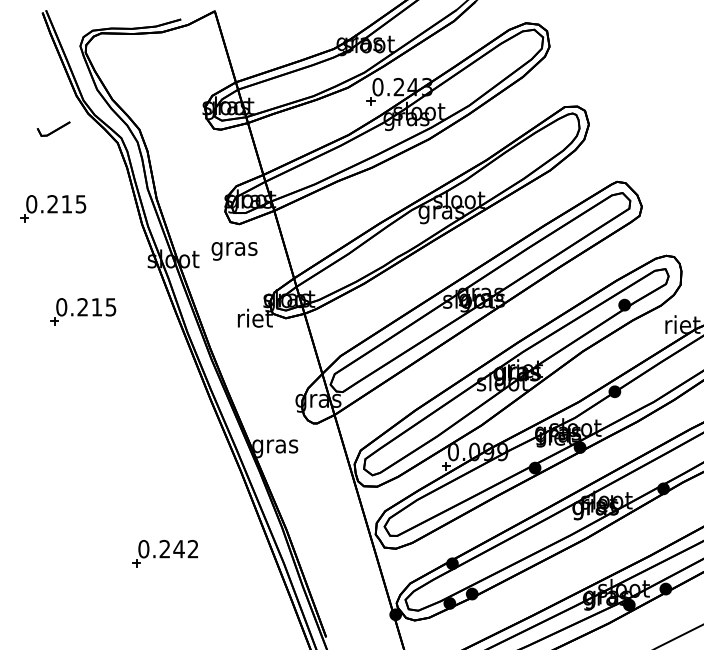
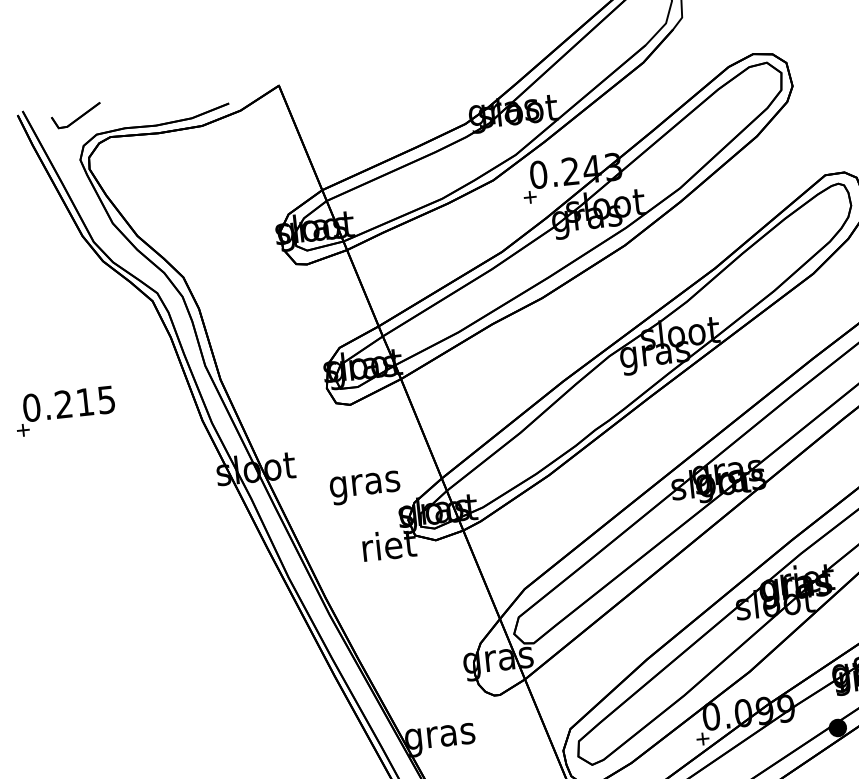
part: (53, 128) -> (75, 115), moved
text: (234, 251) -> (365, 488), moved
part: (83, 311) -> (127, 562), removed

